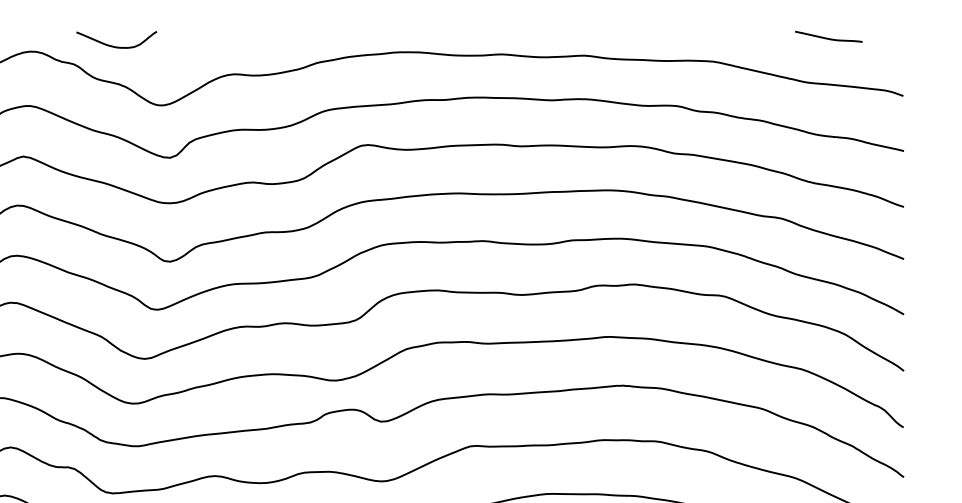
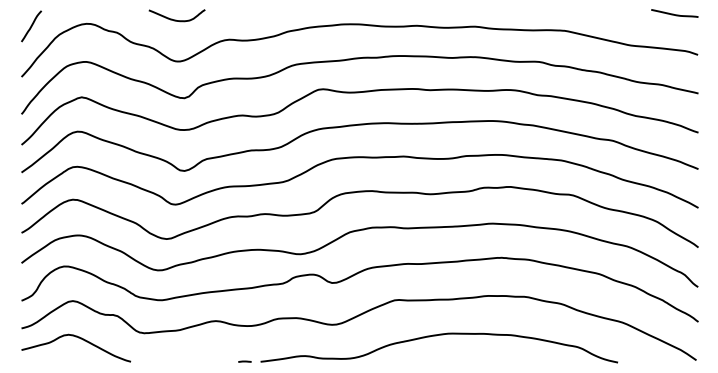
curve: (826, 36) -> (673, 13), moved
curve: (115, 45) -> (176, 19), moved

